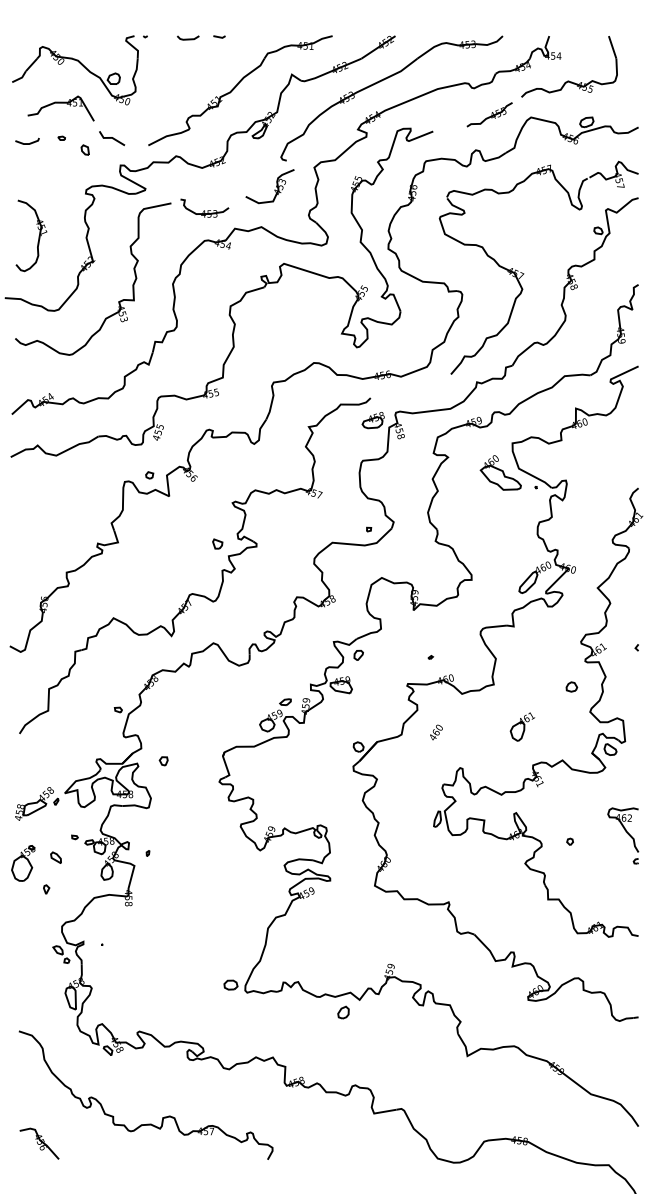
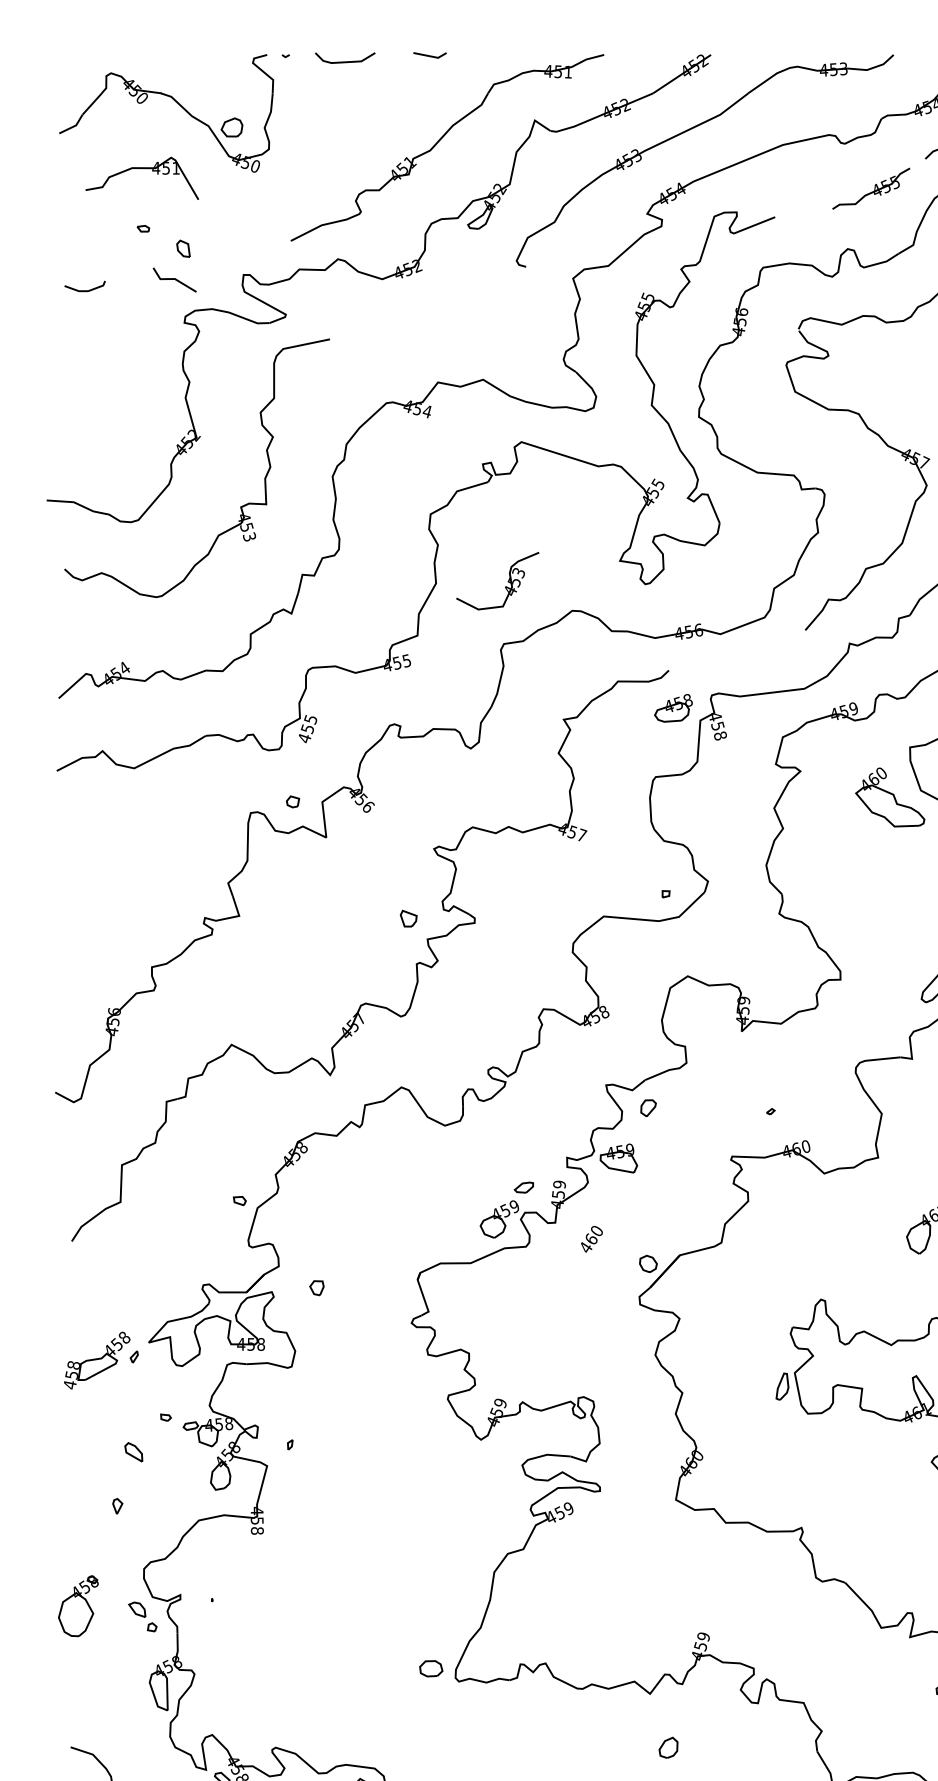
part: (201, 37) -> (381, 57), size x1.6
line: (112, 138) -> (175, 280), moved
line: (27, 143) -> (85, 290), moved
part: (269, 186) -> (496, 581), moved
part: (204, 207) -> (386, 346), removed
part: (38, 236) -> (103, 395), removed
text: (436, 732) -> (591, 1239), moved
part: (23, 863) -> (78, 1606), moved
curve: (341, 1010) -> (665, 1744), moved

